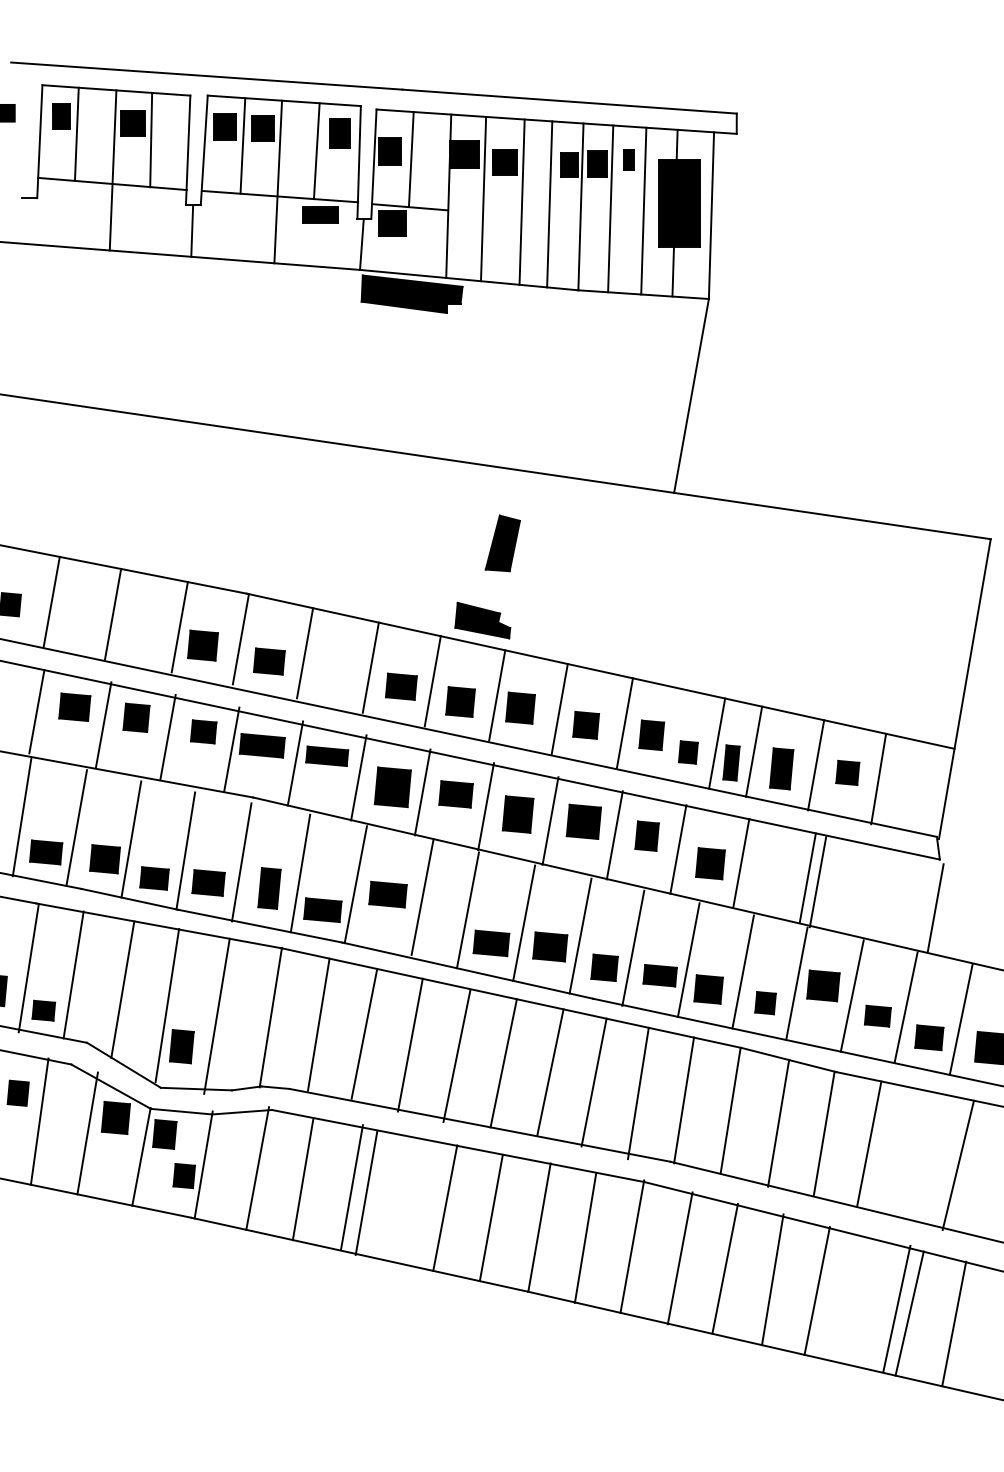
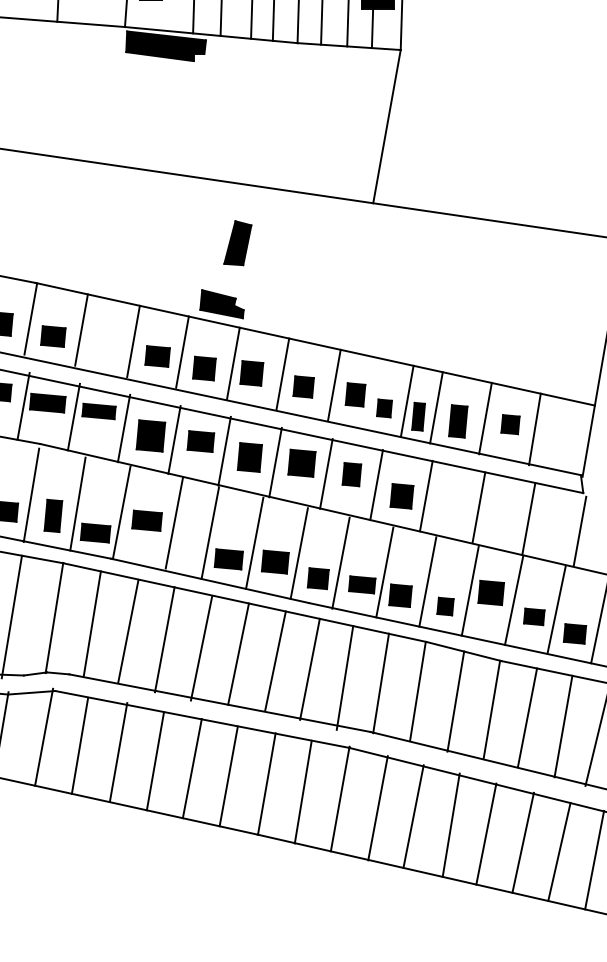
line: (817, 882) -> (528, 519), moved
line: (914, 1154) -> (563, 726), added
line: (366, 1192) -> (155, 760), moved
line: (896, 1308) -> (522, 842), moved

